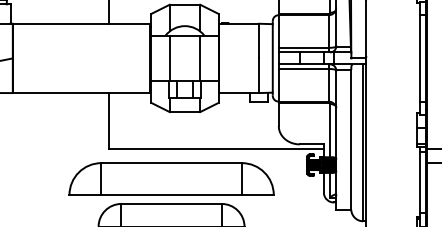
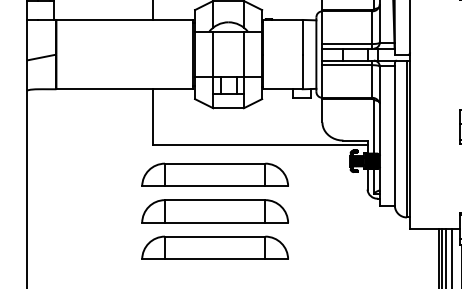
part: (170, 178) -> (214, 174), size x0.71

